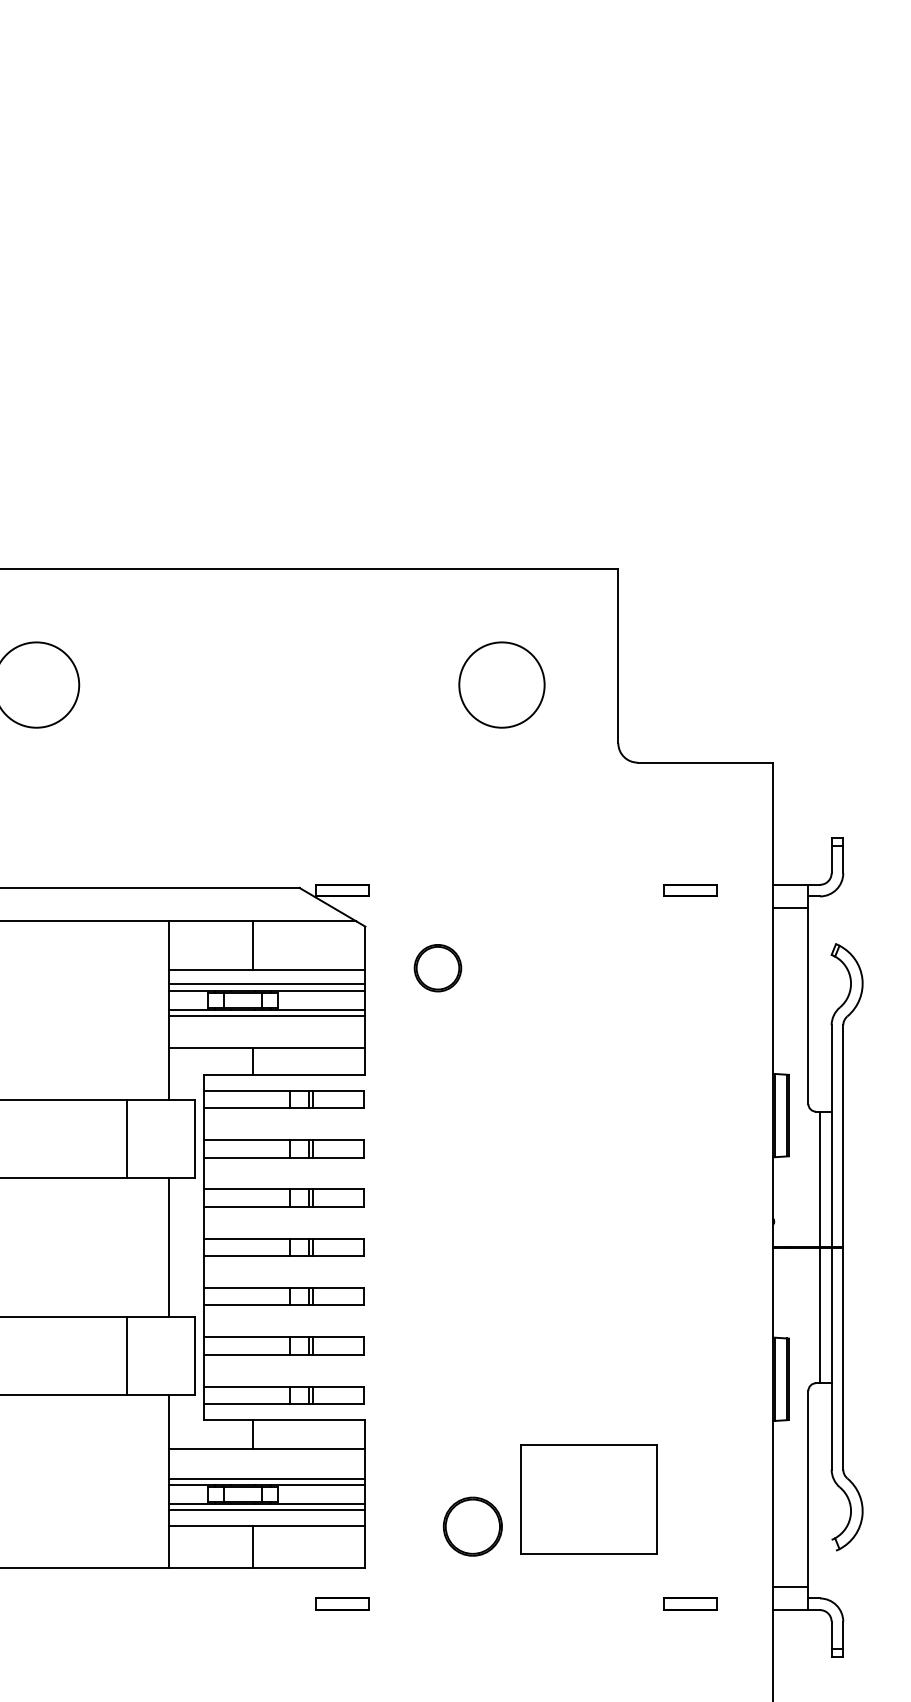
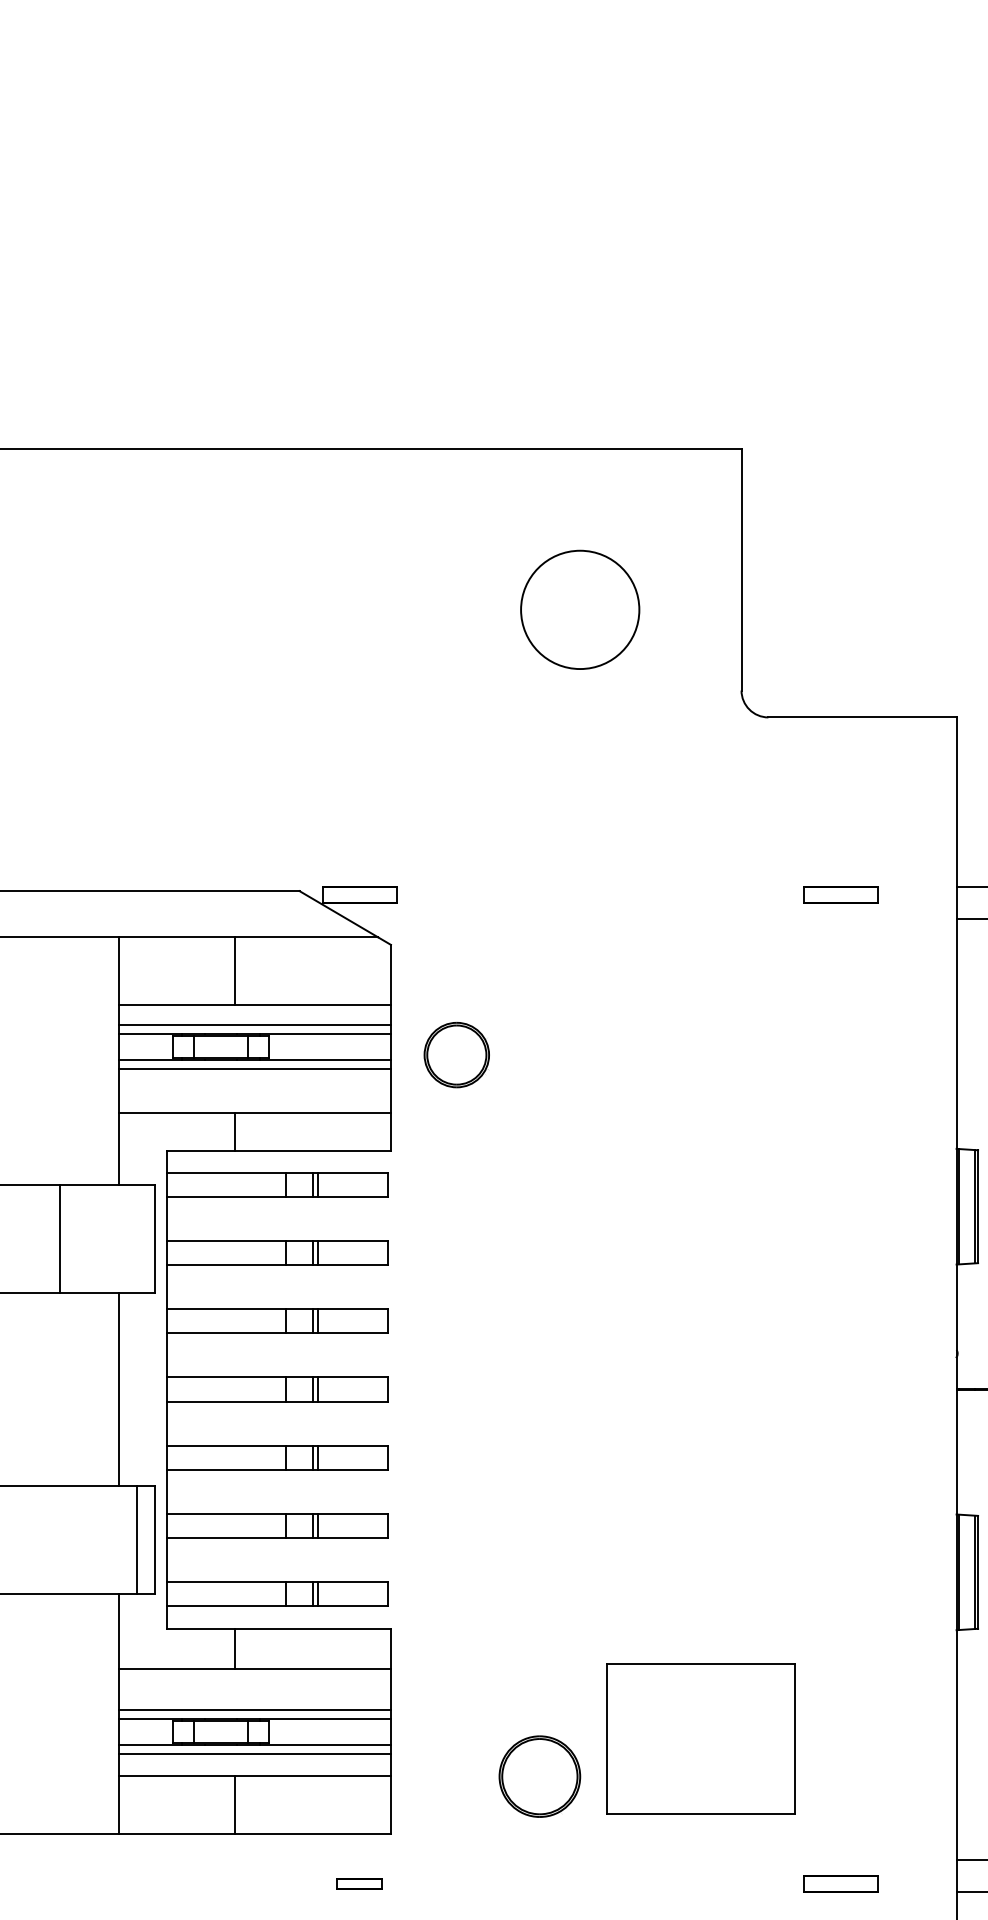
part: (437, 968) -> (456, 1055), moved
line: (126, 1355) -> (137, 1539), moved
part: (342, 1603) -> (359, 1883), size x0.6

